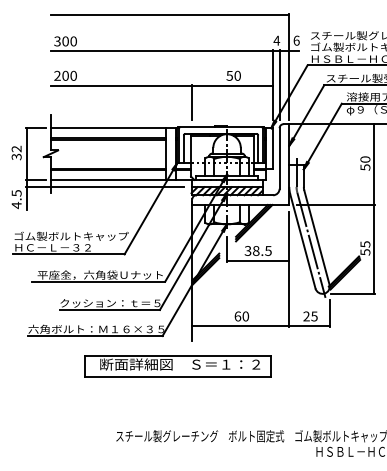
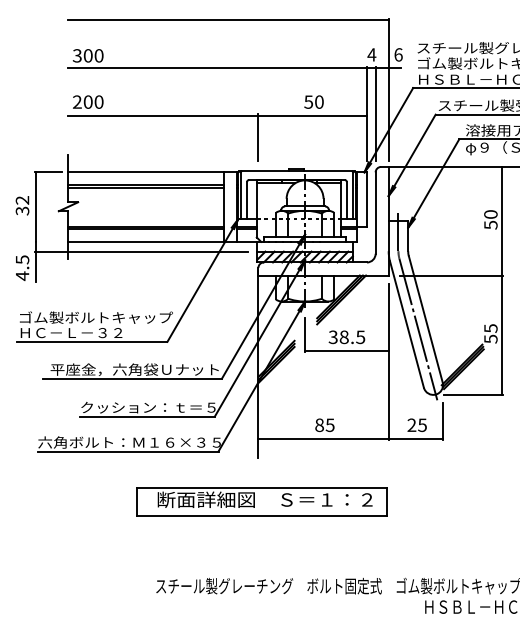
line: (36, 179) -> (48, 241), removed
text: (241, 315) -> (324, 424), 60 -> 85
part: (177, 365) -> (261, 501), moved

